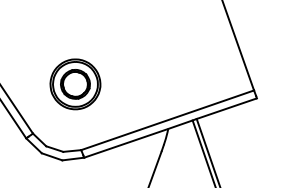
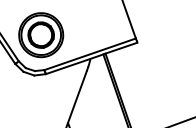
part: (75, 84) -> (41, 35), size x1.67

